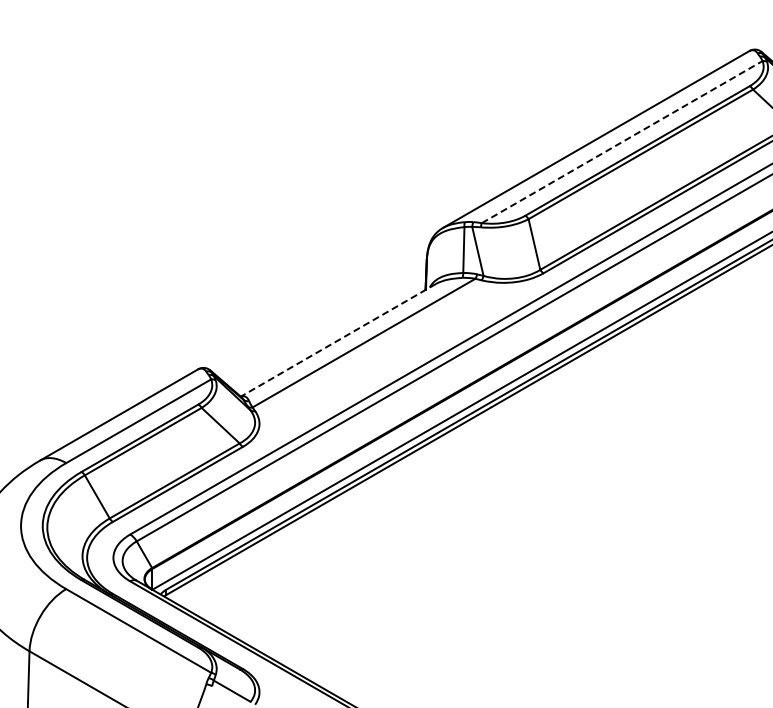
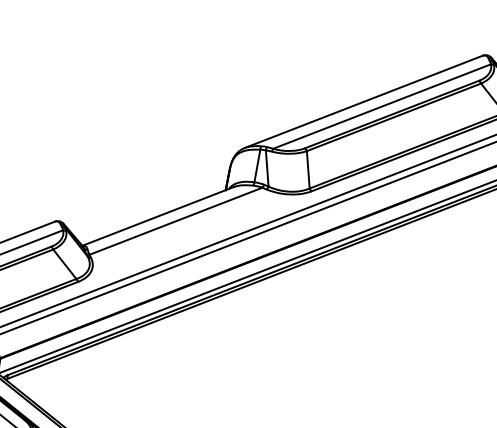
line: (622, 141) -> (382, 106), dashed -> solid
line: (338, 340) -> (158, 216), dashed -> solid

